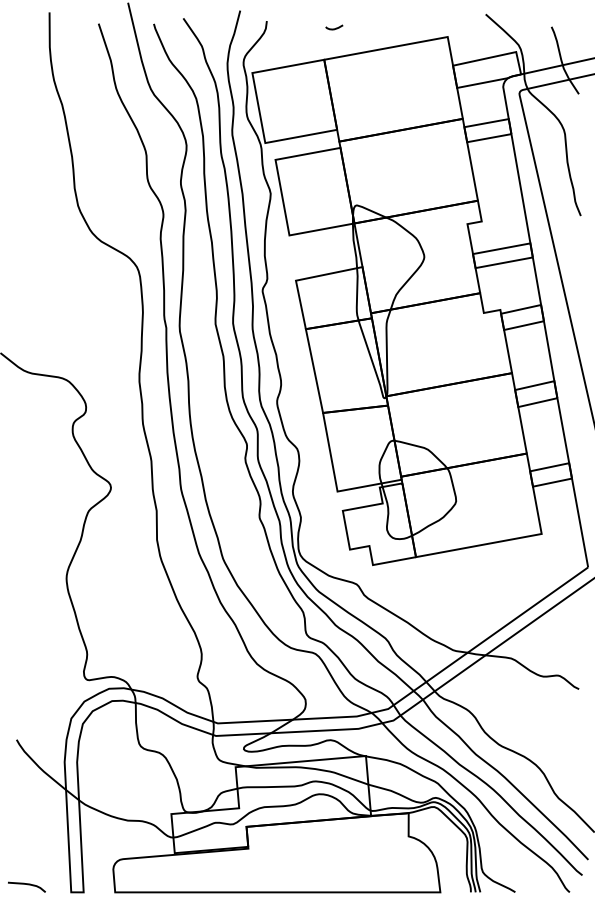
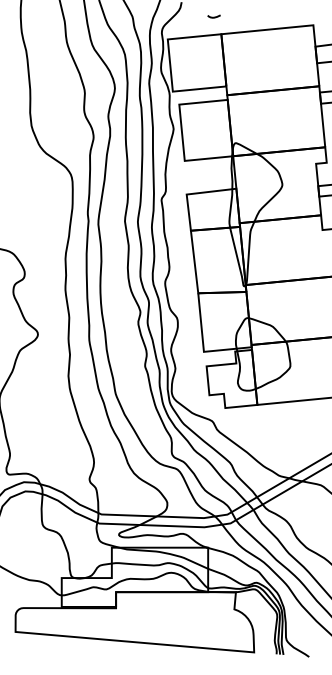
curve: (334, 28) -> (214, 17), moved

